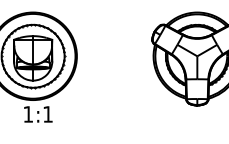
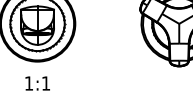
text: (38, 114) -> (37, 83), moved

